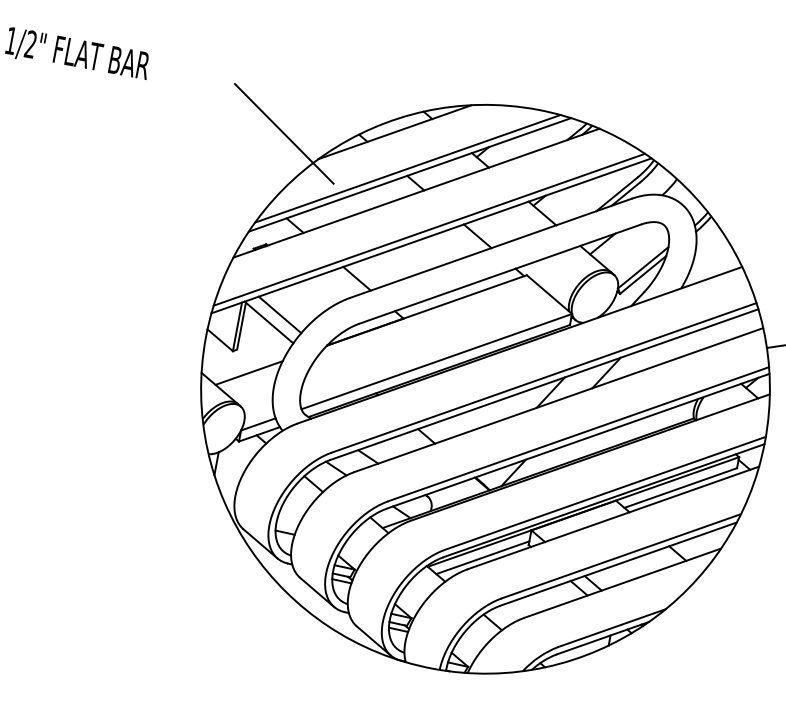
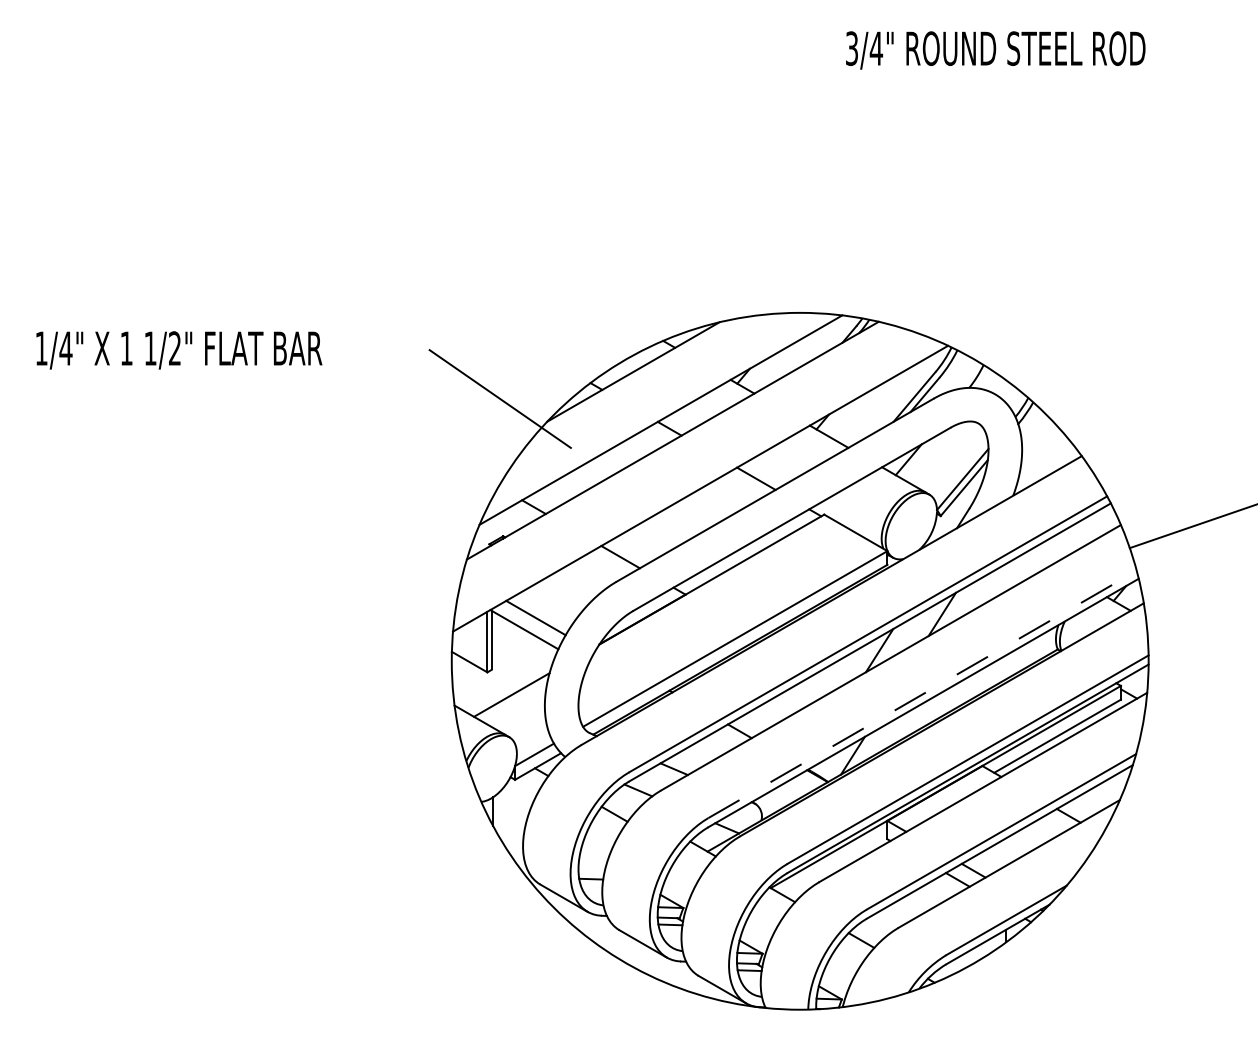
line: (407, 168) -> (656, 413), removed
line: (429, 229) -> (696, 481), removed
line: (579, 434) -> (923, 694), solid -> dashed
line: (482, 557) -> (834, 864), removed

